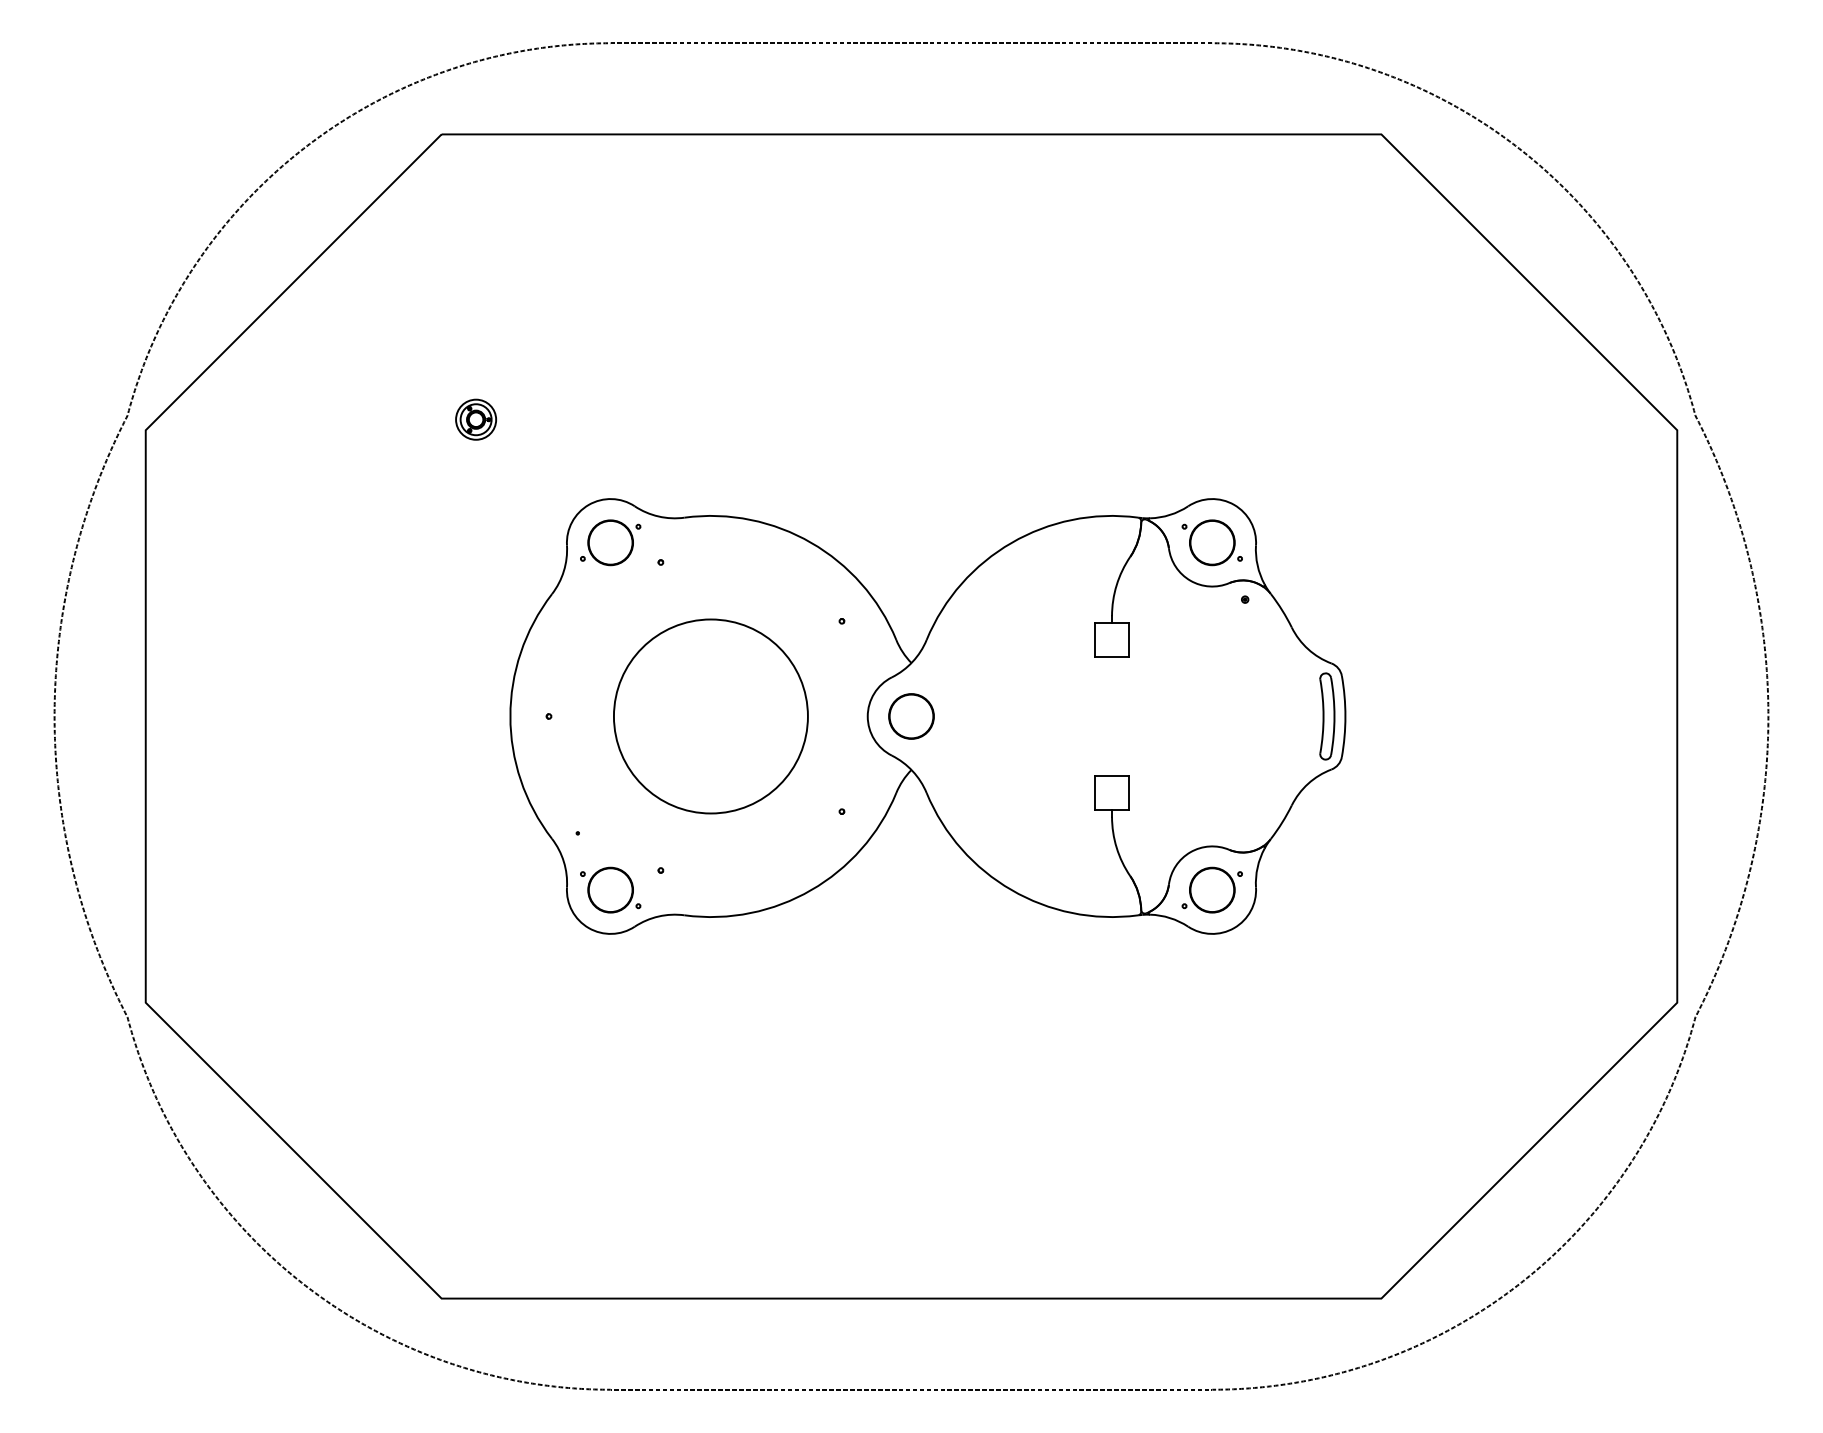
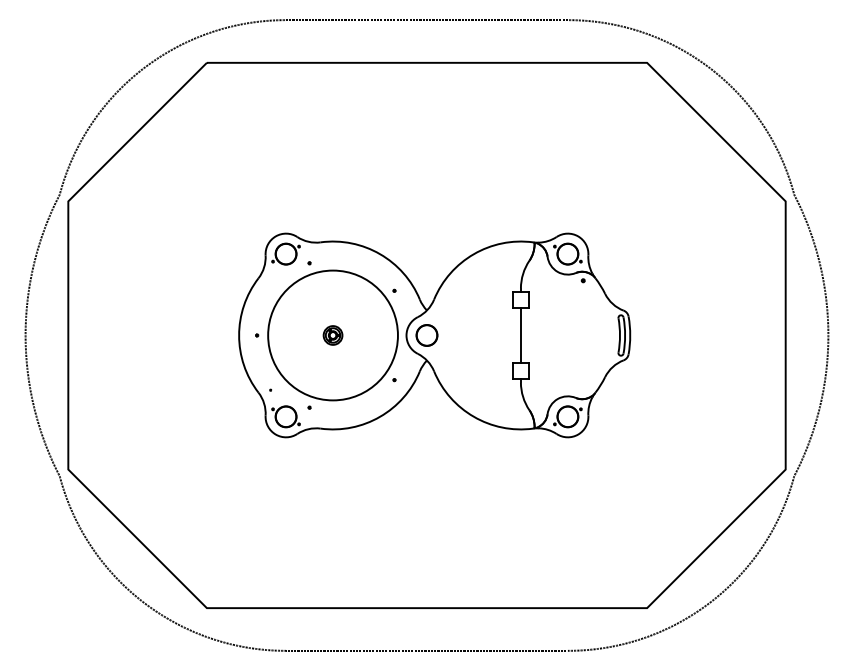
part: (474, 419) -> (332, 335), moved
circle: (709, 716) -> (332, 335), size x1.43
line: (1111, 716) -> (520, 335), added

